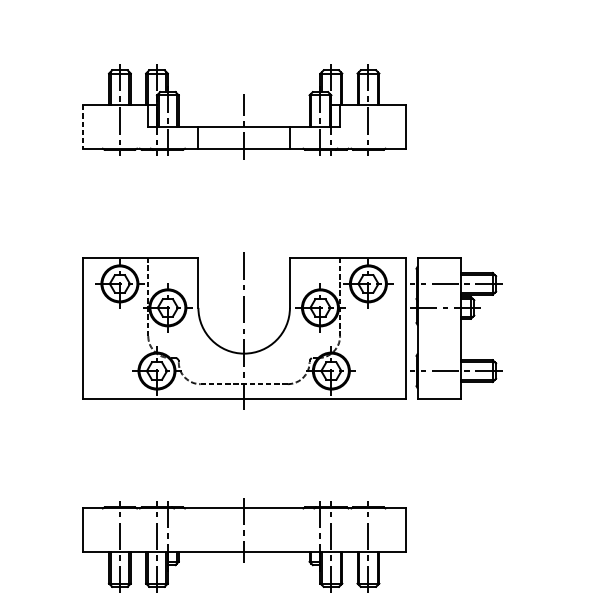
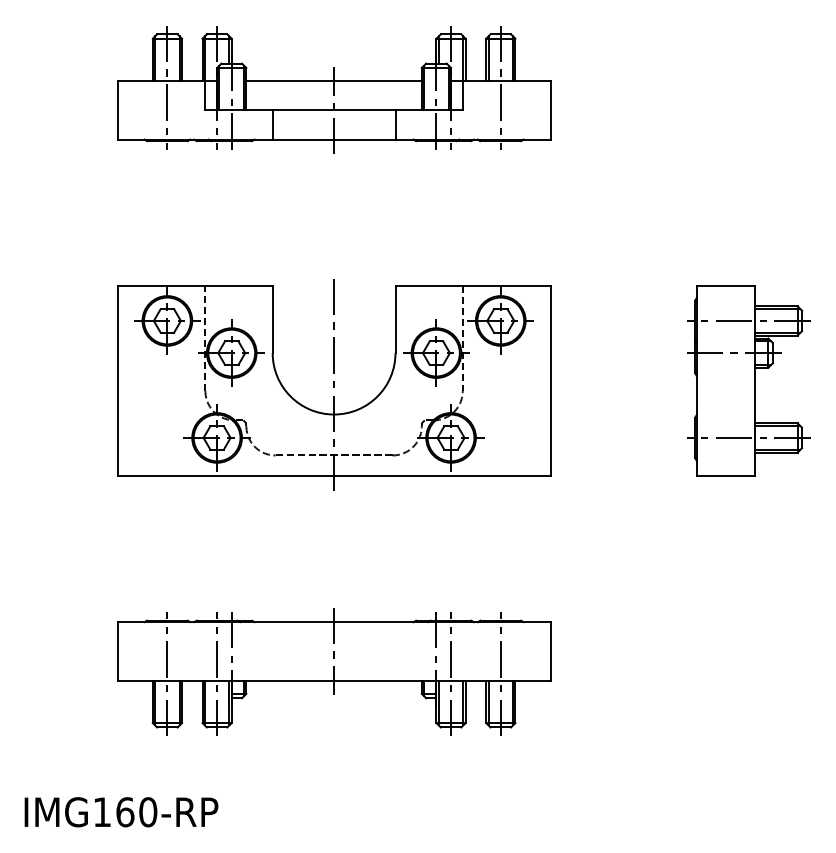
line: (243, 105) -> (333, 81), added
line: (82, 127) -> (117, 110), dashed -> solid
part: (456, 328) -> (748, 380), moved

